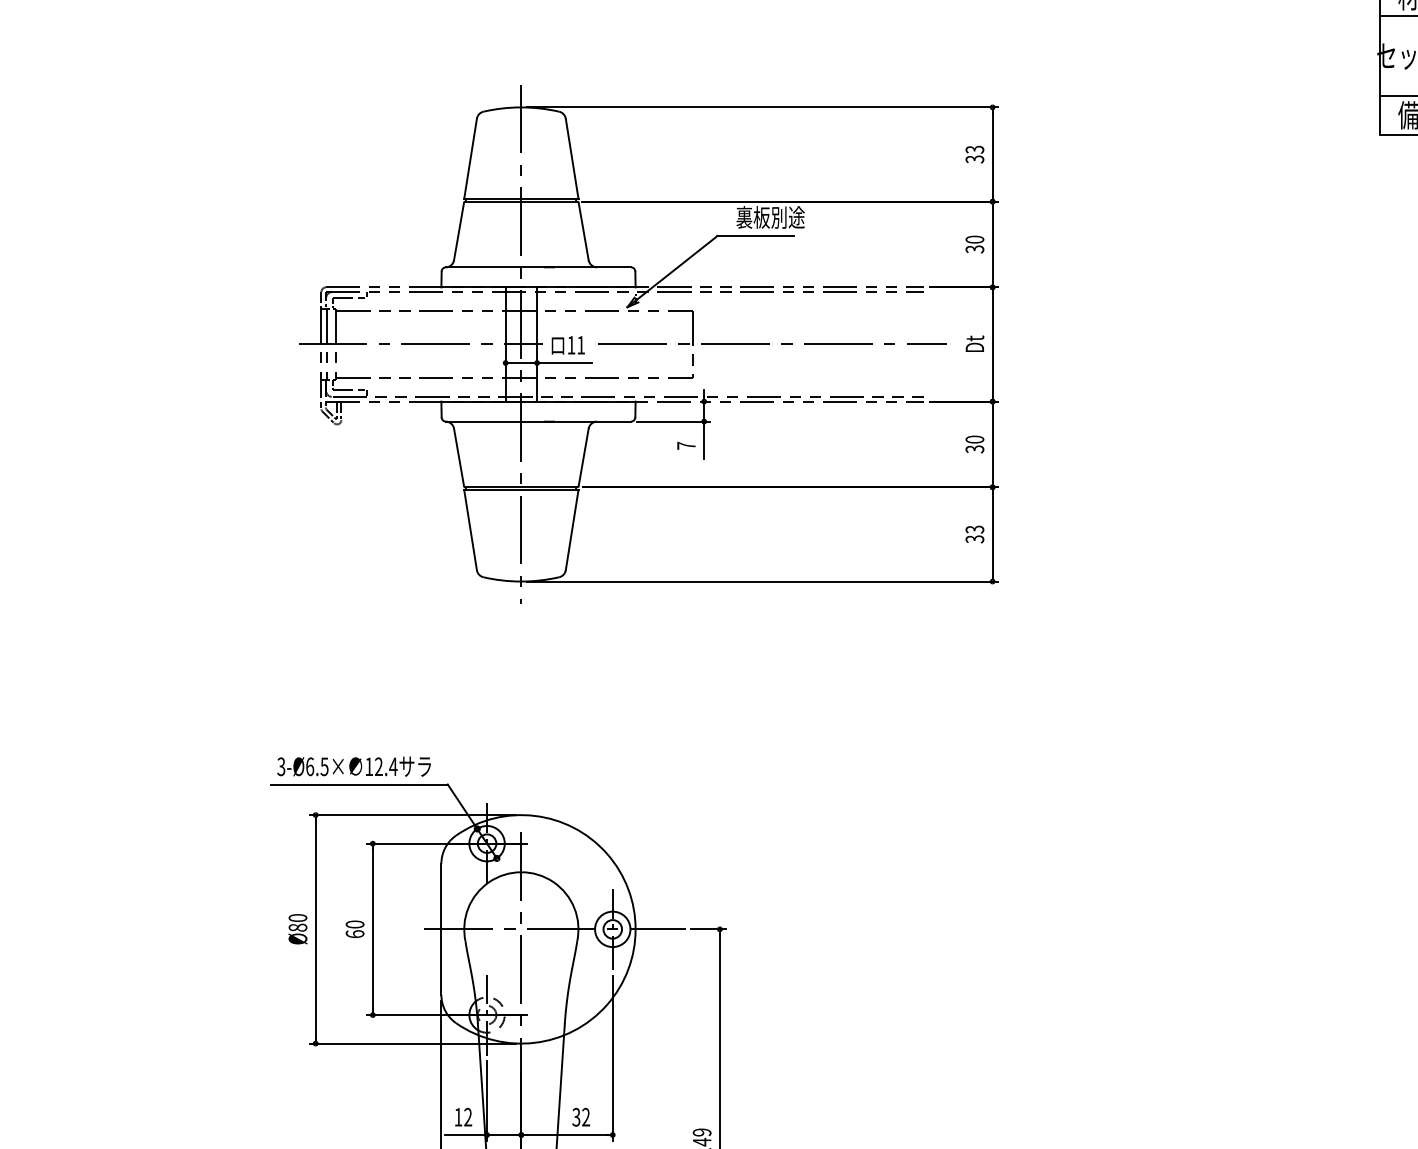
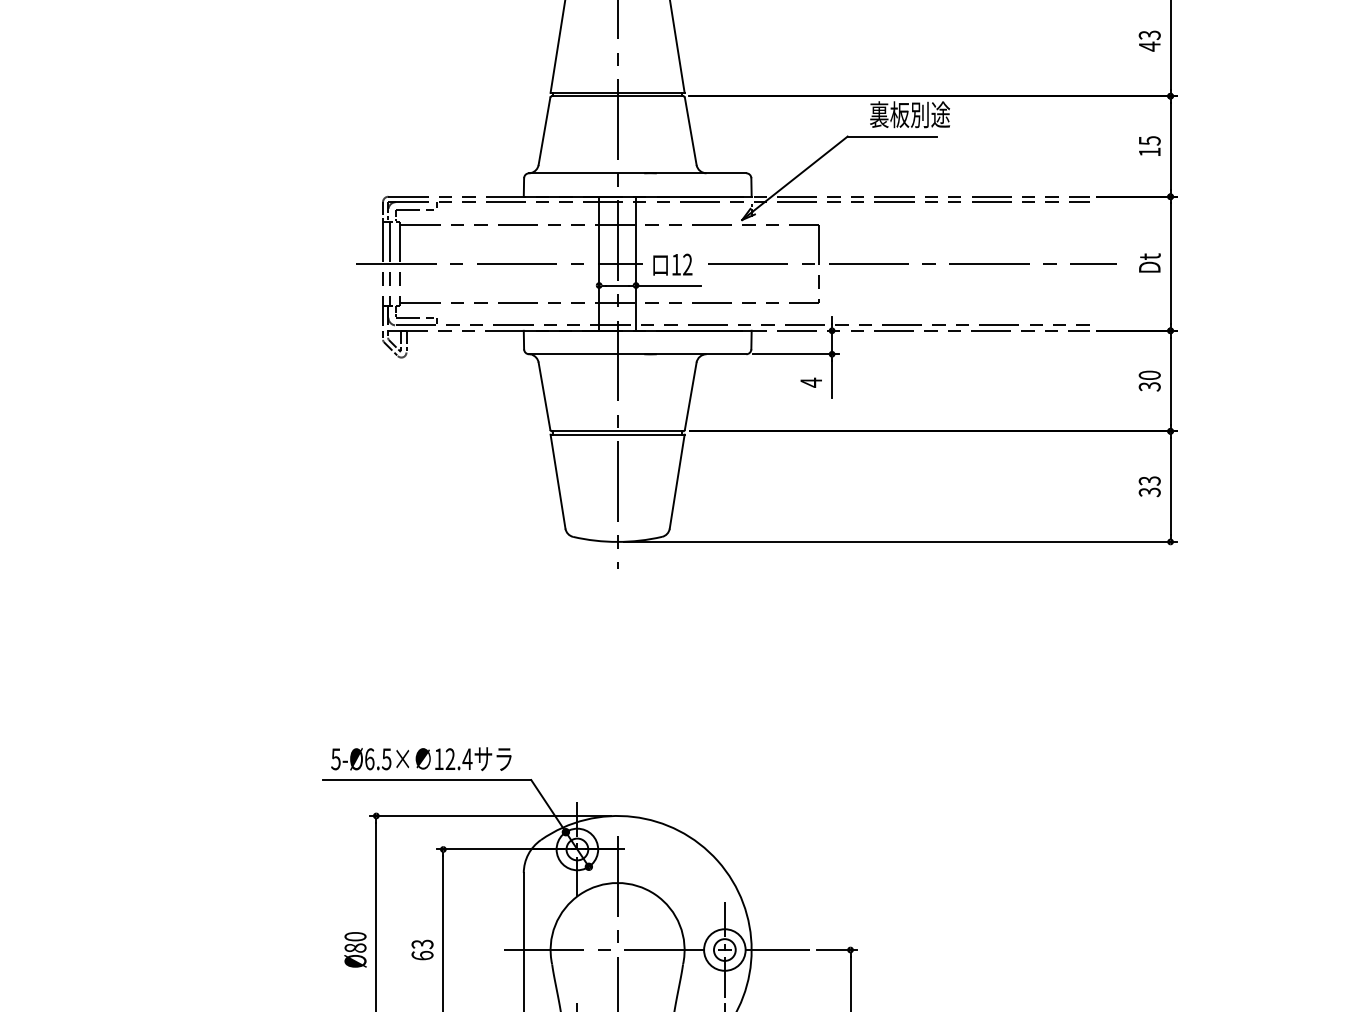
text: (974, 159) -> (1149, 46), 33 -> 43
text: (974, 244) -> (1149, 146), 30 -> 15
text: (581, 344) -> (688, 263), 11 -> 12
text: (686, 445) -> (811, 382), 7 -> 4
text: (281, 766) -> (336, 758), 3-Ø6.5× -> 5-Ø6.5×
text: (354, 924) -> (421, 944), 60 -> 63

